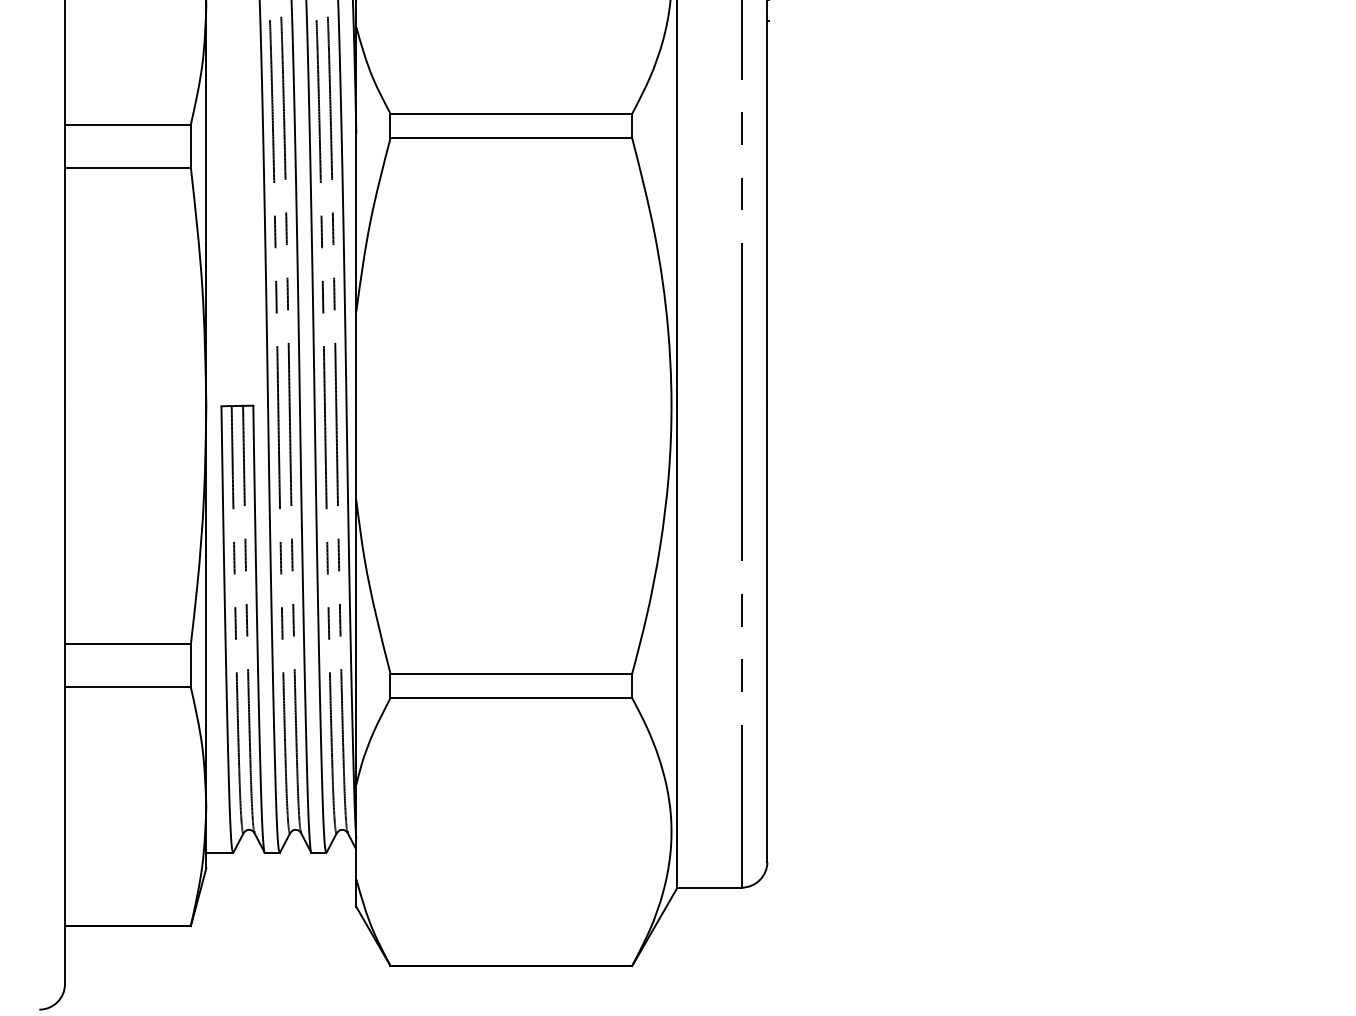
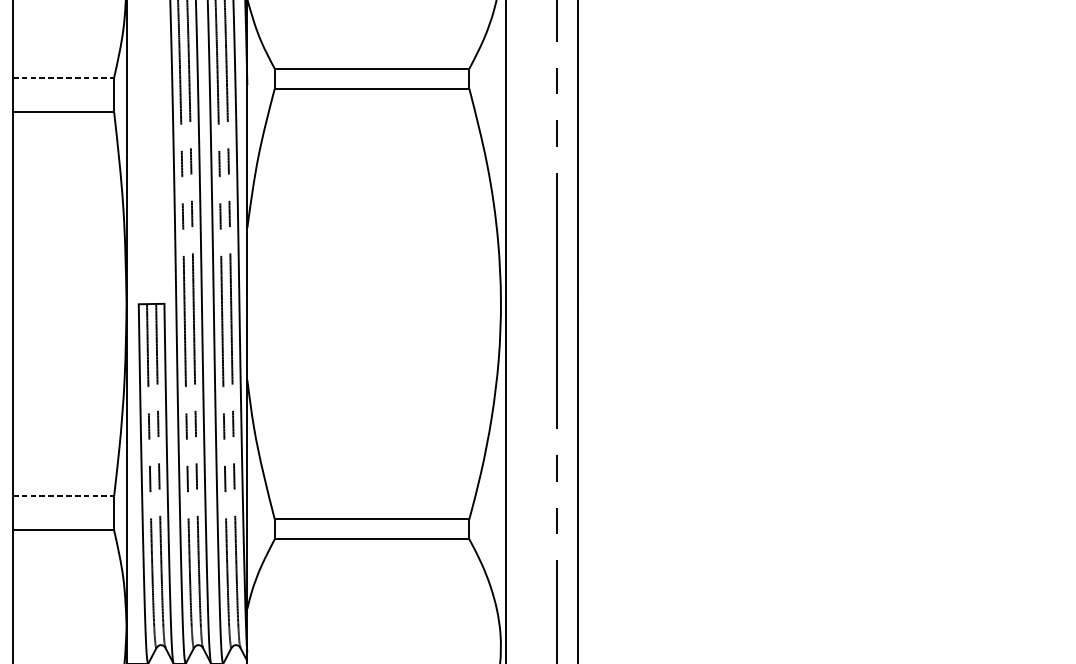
line: (127, 124) -> (63, 77), solid -> dashed
line: (127, 644) -> (63, 495), solid -> dashed

